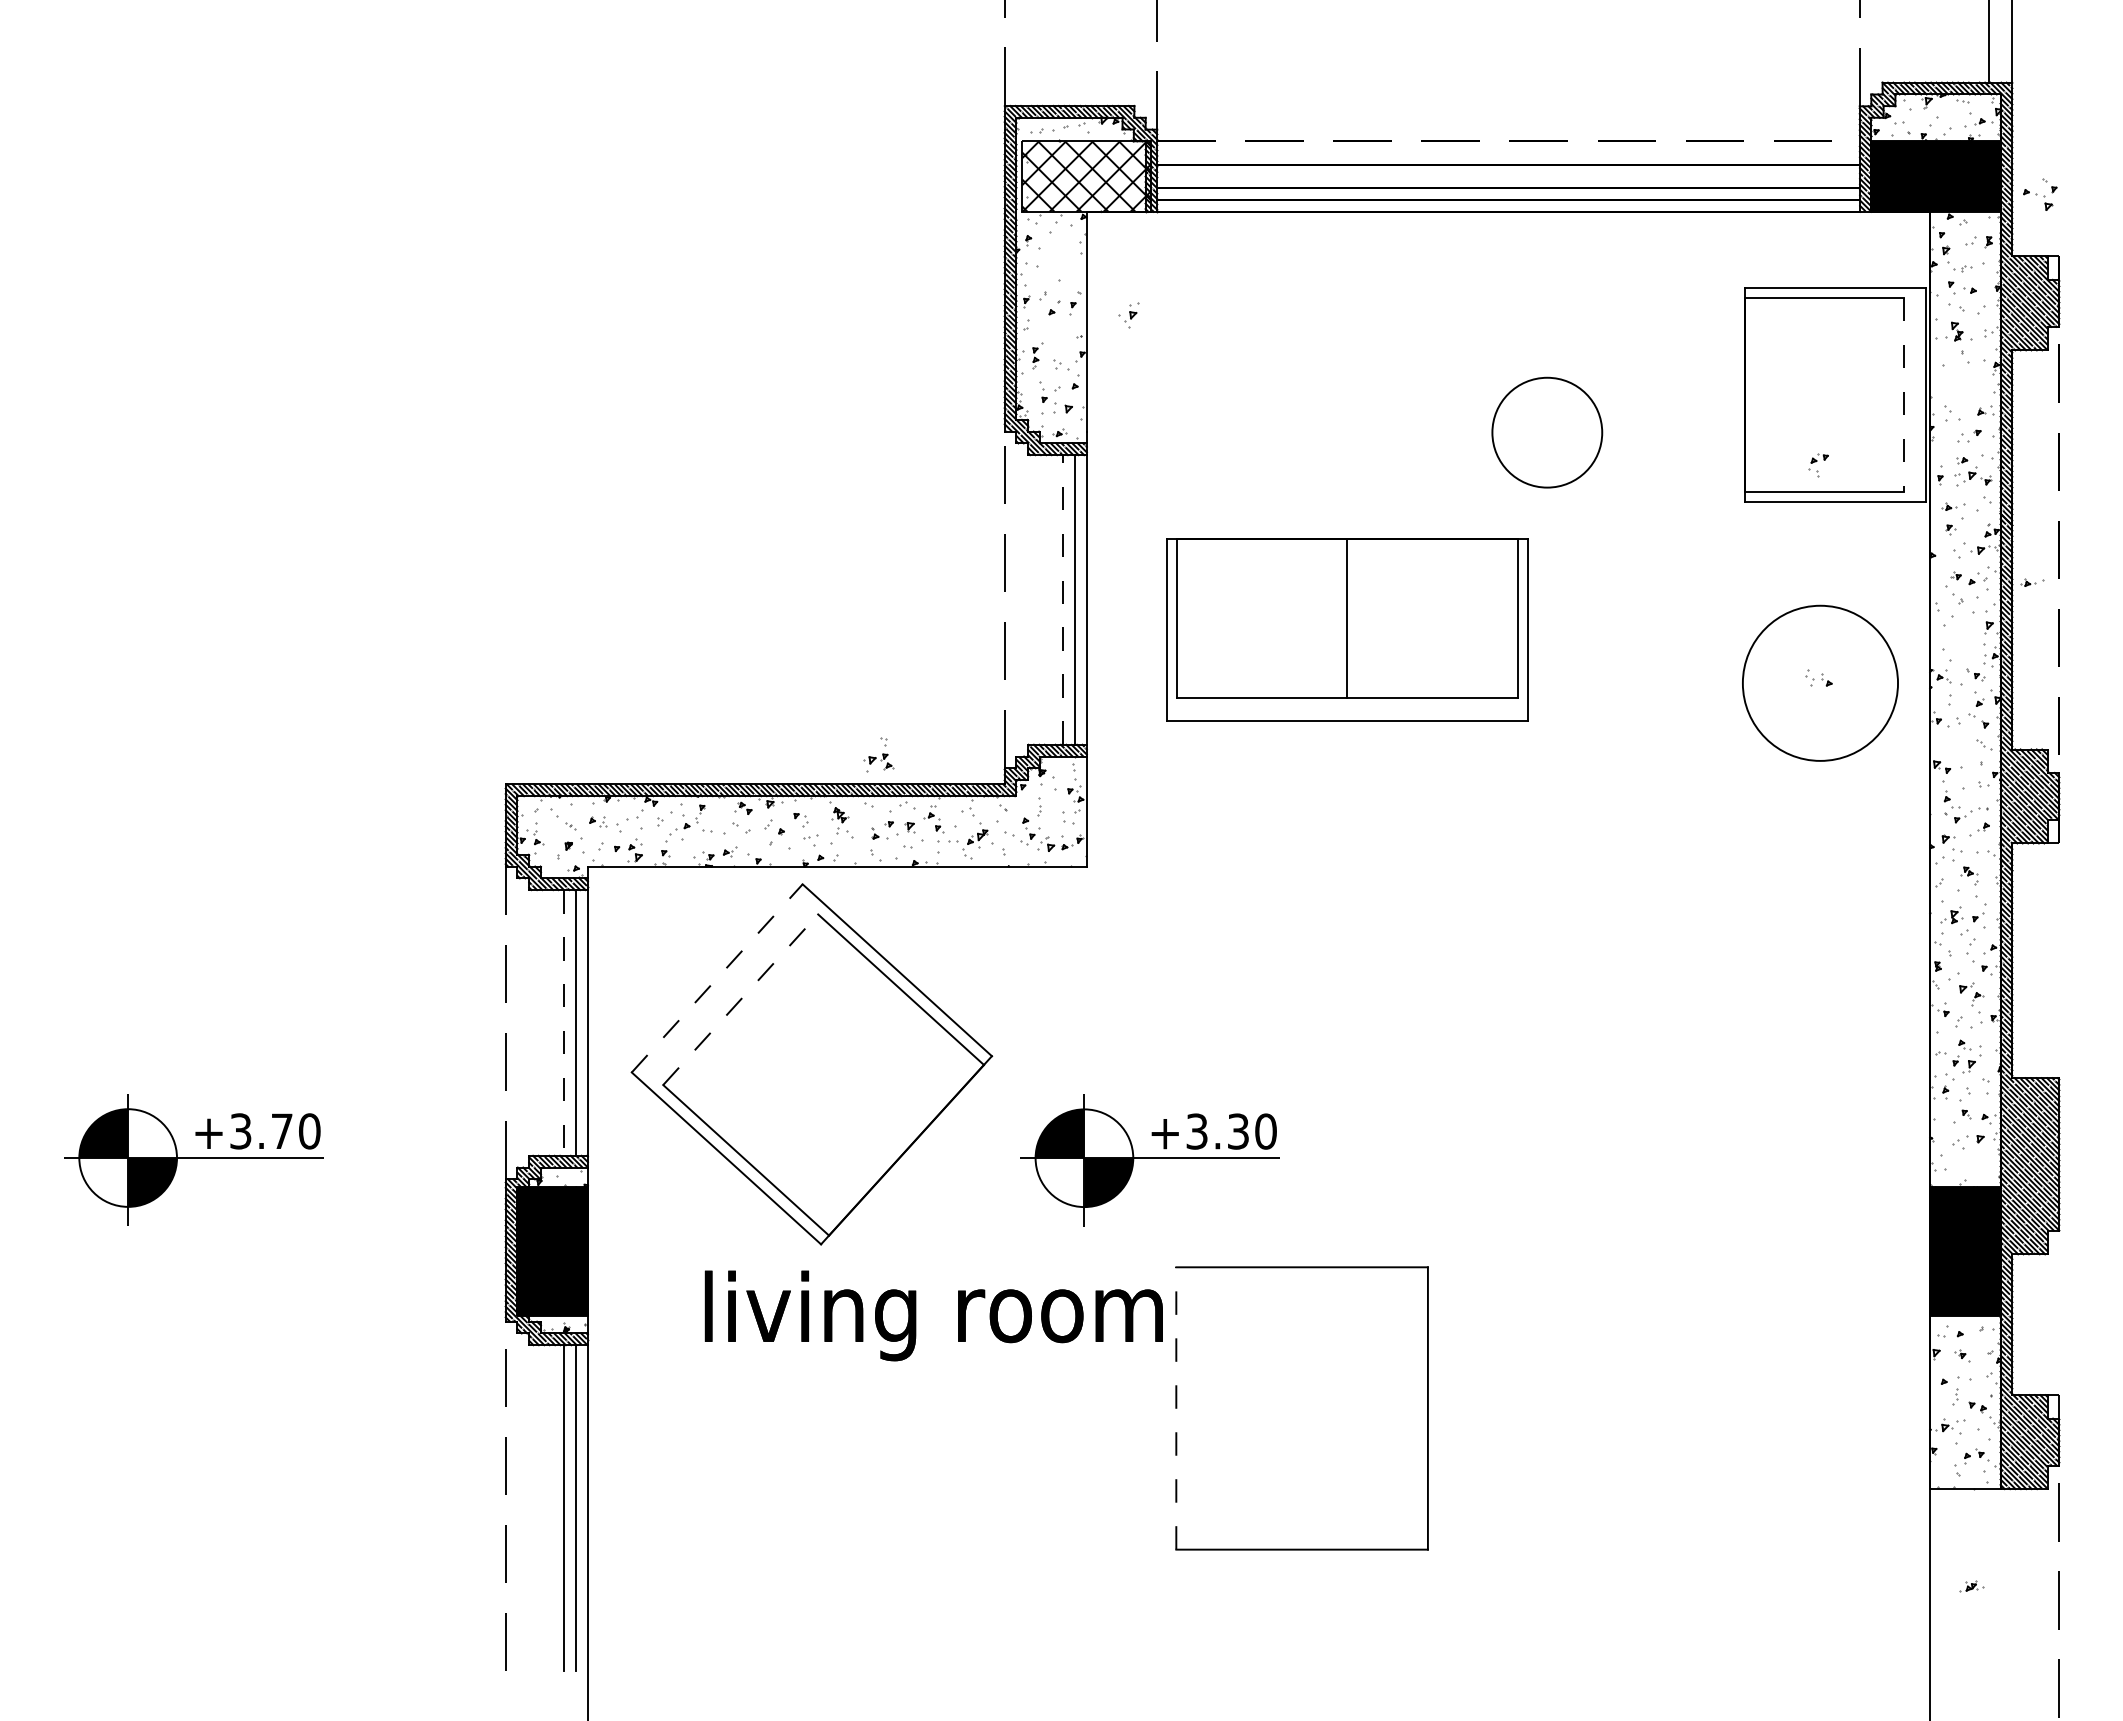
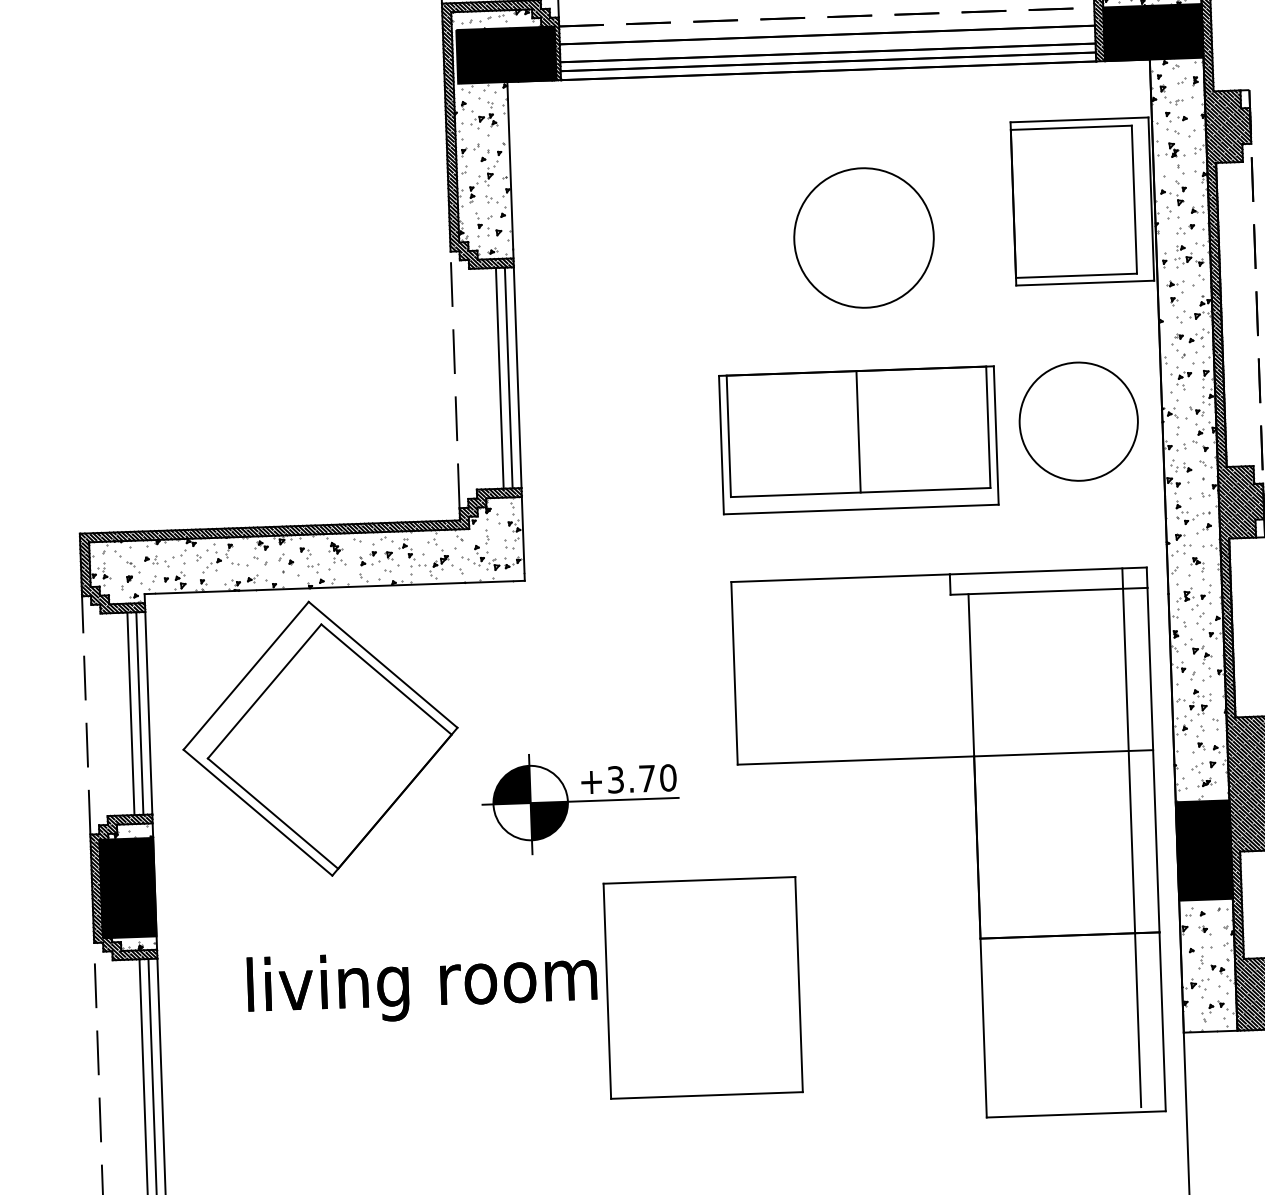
fill: (1086, 176) -> (506, 55), added
part: (2040, 194) -> (1173, 193), moved
part: (1128, 315) -> (486, 176), moved
line: (1903, 395) -> (1134, 200), dashed -> solid
circle: (1546, 432) -> (863, 237), size x1.67
part: (1818, 465) -> (1184, 380), moved
part: (2032, 582) -> (1237, 339), removed
line: (1063, 600) -> (499, 378), dashed -> solid
part: (1347, 629) -> (859, 440), moved
part: (1818, 677) -> (1181, 465), moved
part: (878, 754) -> (486, 114), moved
line: (717, 978) -> (246, 675), dashed -> solid
line: (741, 999) -> (265, 691), dashed -> solid
line: (564, 1022) -> (130, 713), dashed -> solid
text: (1238, 1131) -> (647, 778), +3.30 -> +3.70
part: (1667, 1234) -> (976, 845), added
text: (933, 1315) -> (421, 985), moved
line: (1176, 1407) -> (607, 990), dashed -> solid
part: (1971, 1586) -> (1206, 782), moved

